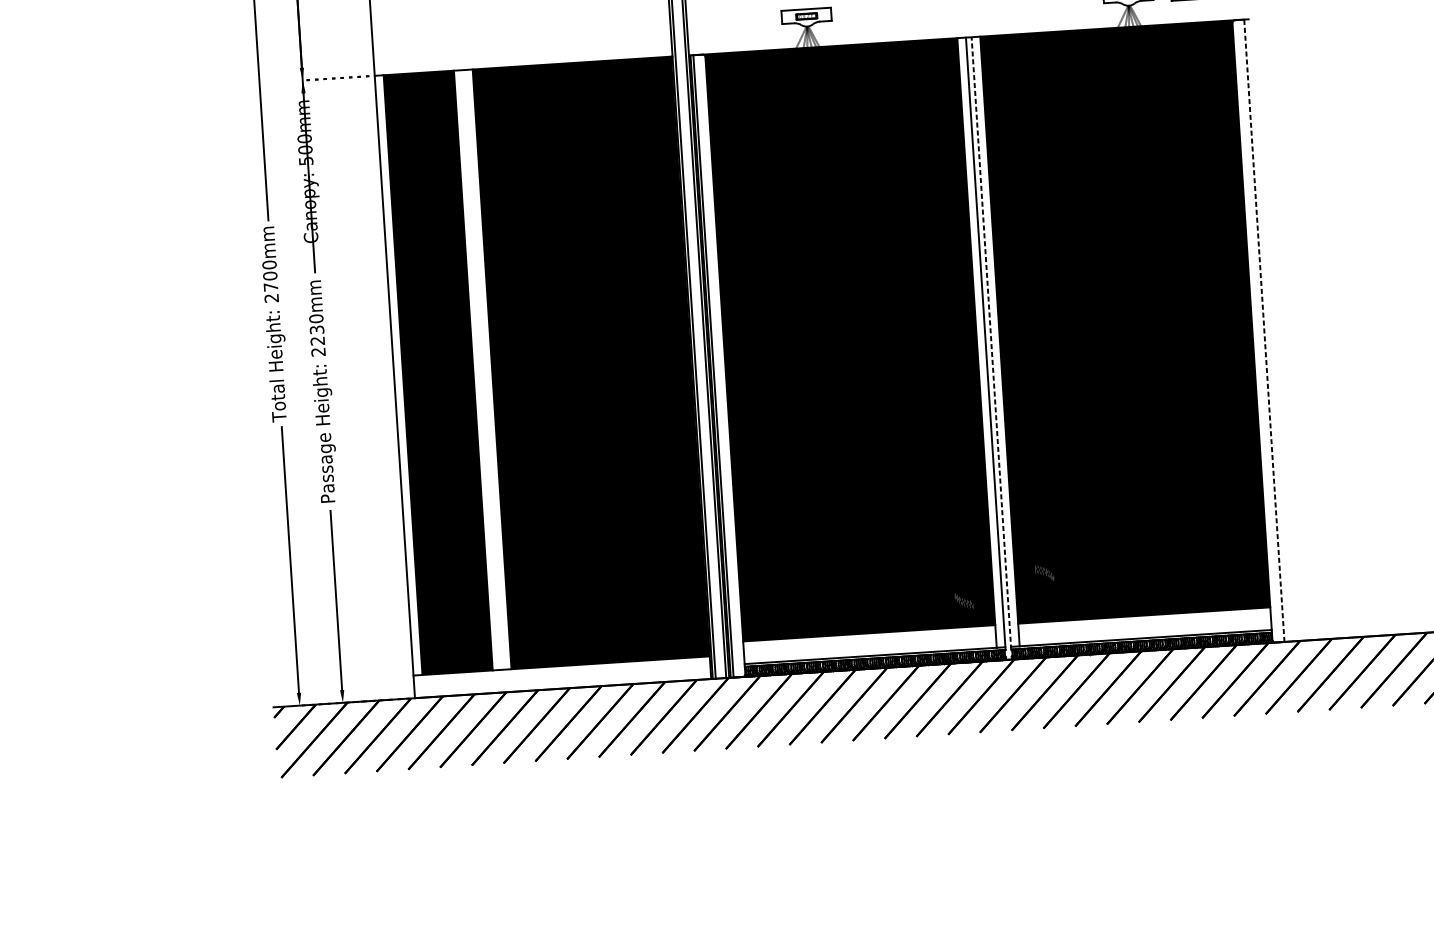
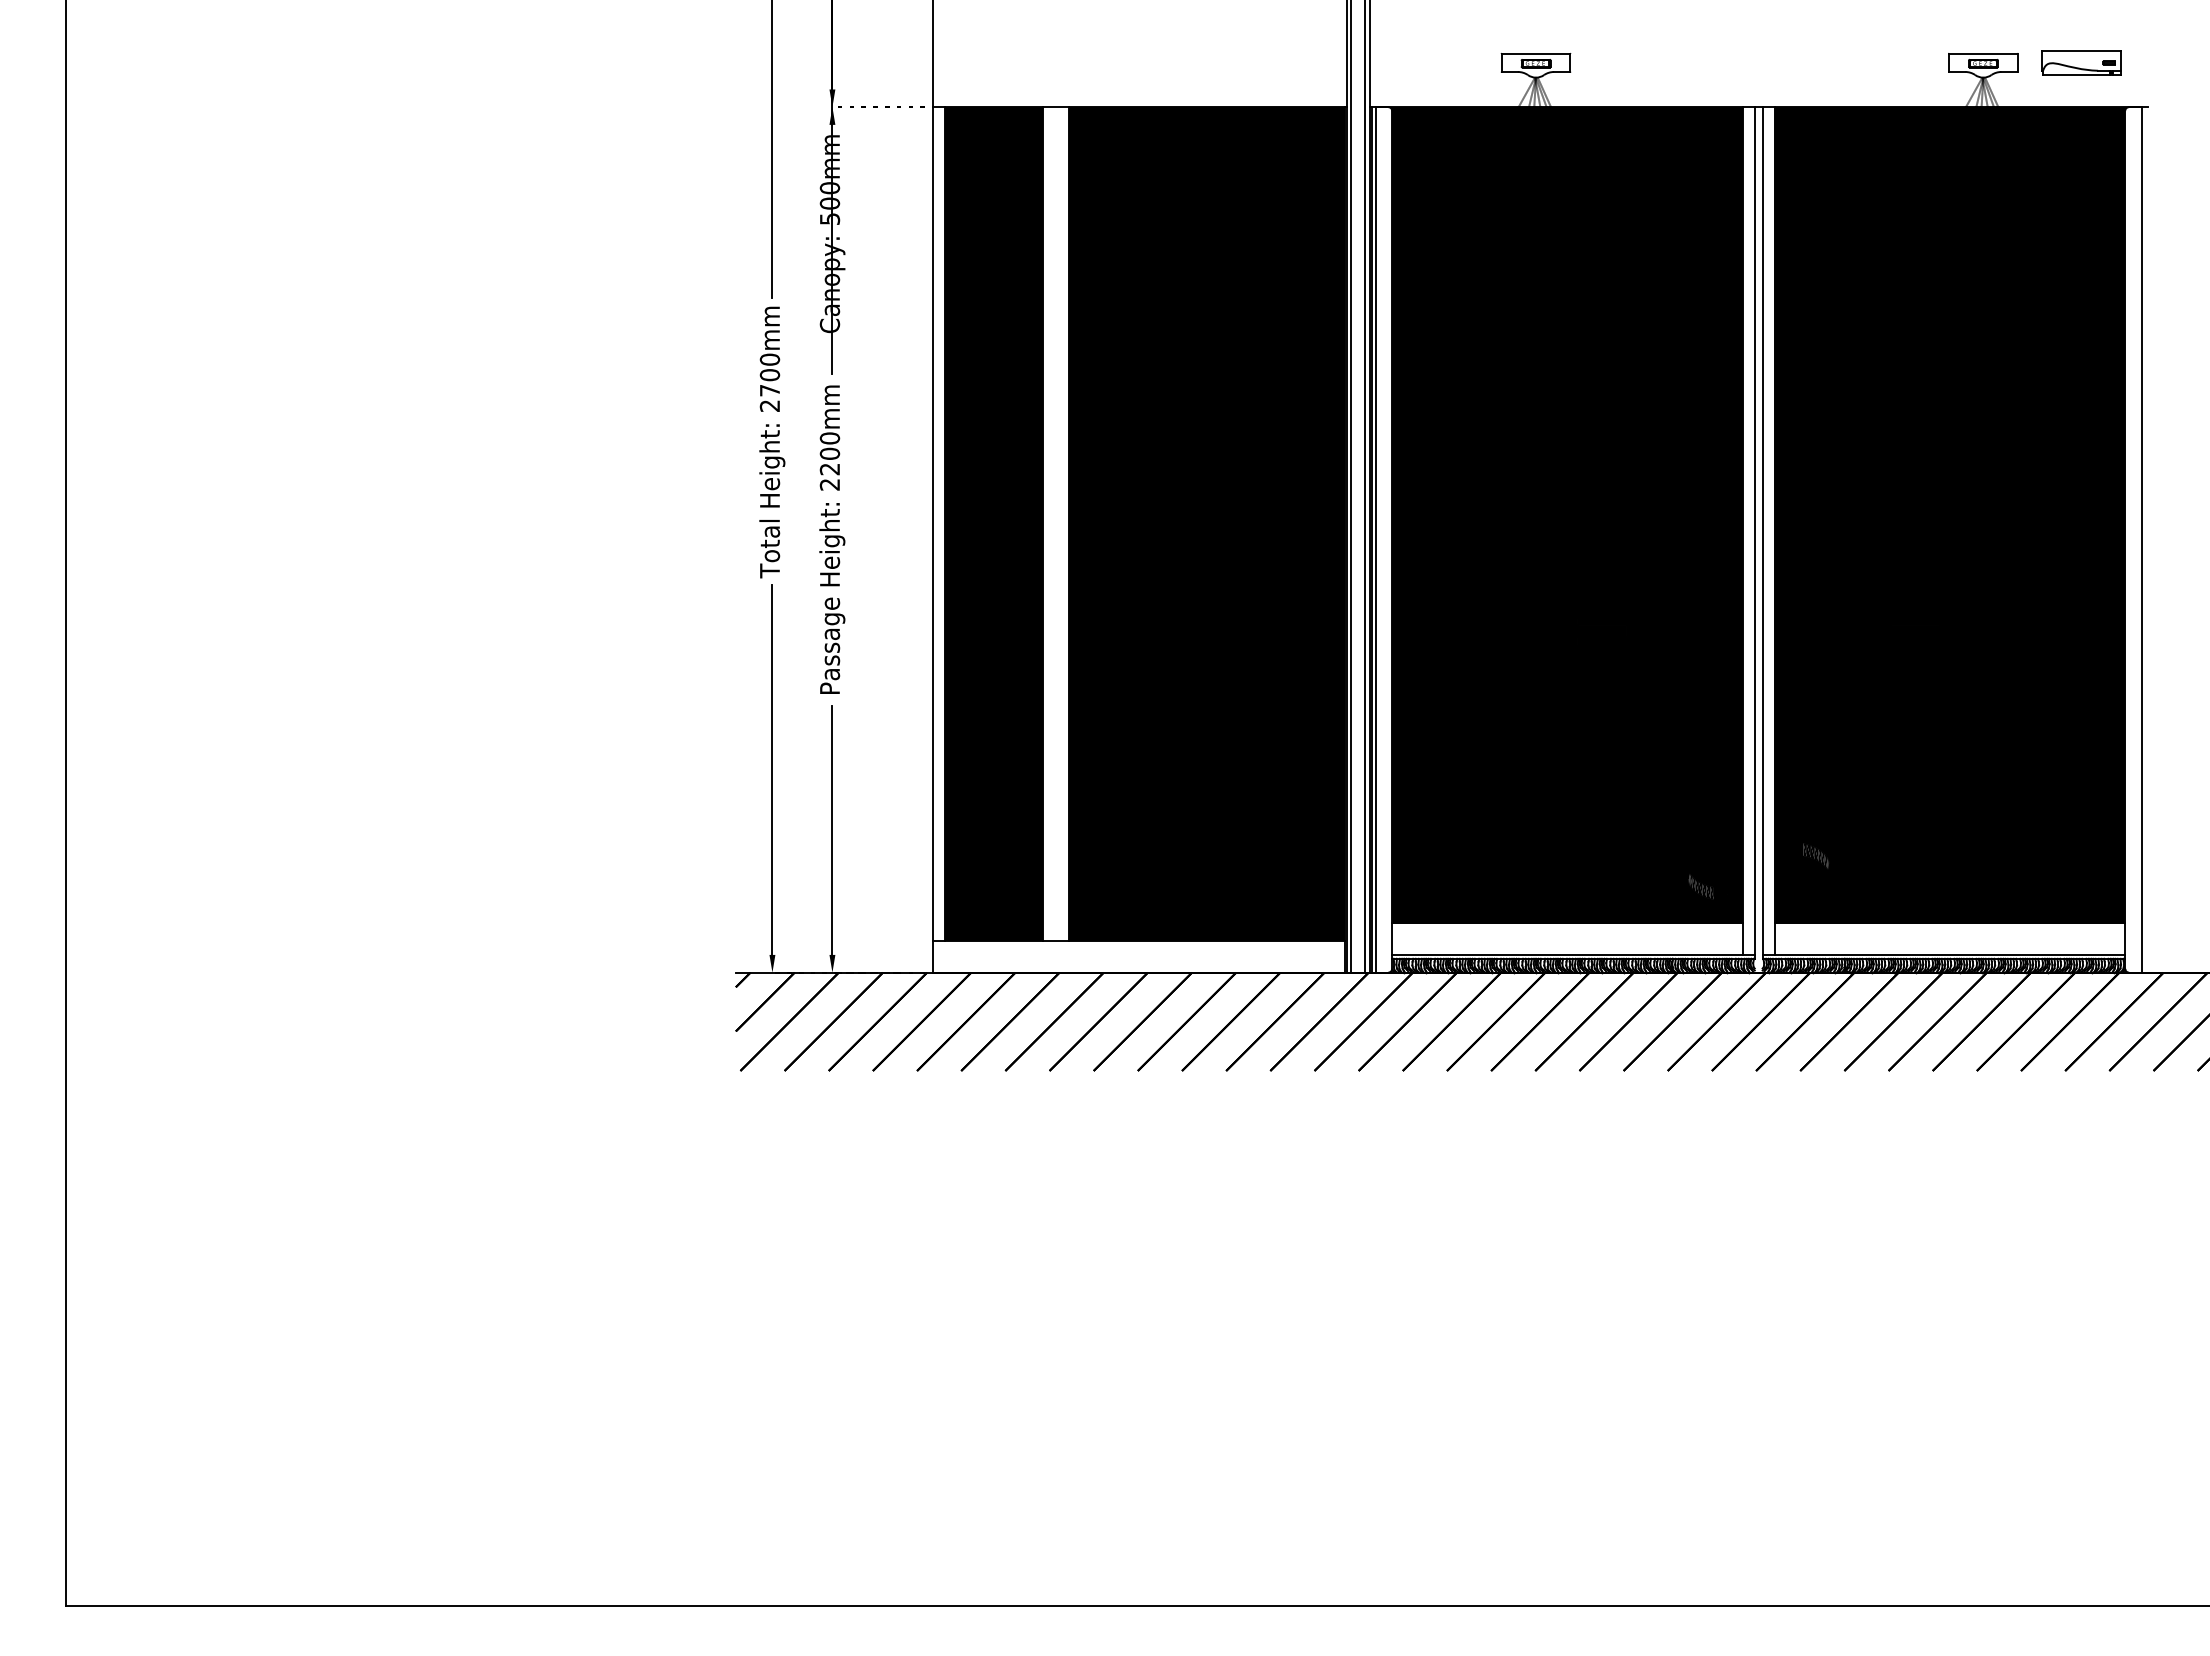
text: (316, 329) -> (829, 453), 2230mm -> 2200mm
line: (1264, 330) -> (2141, 539), dashed -> solid
line: (991, 343) -> (1762, 533), dashed -> solid

